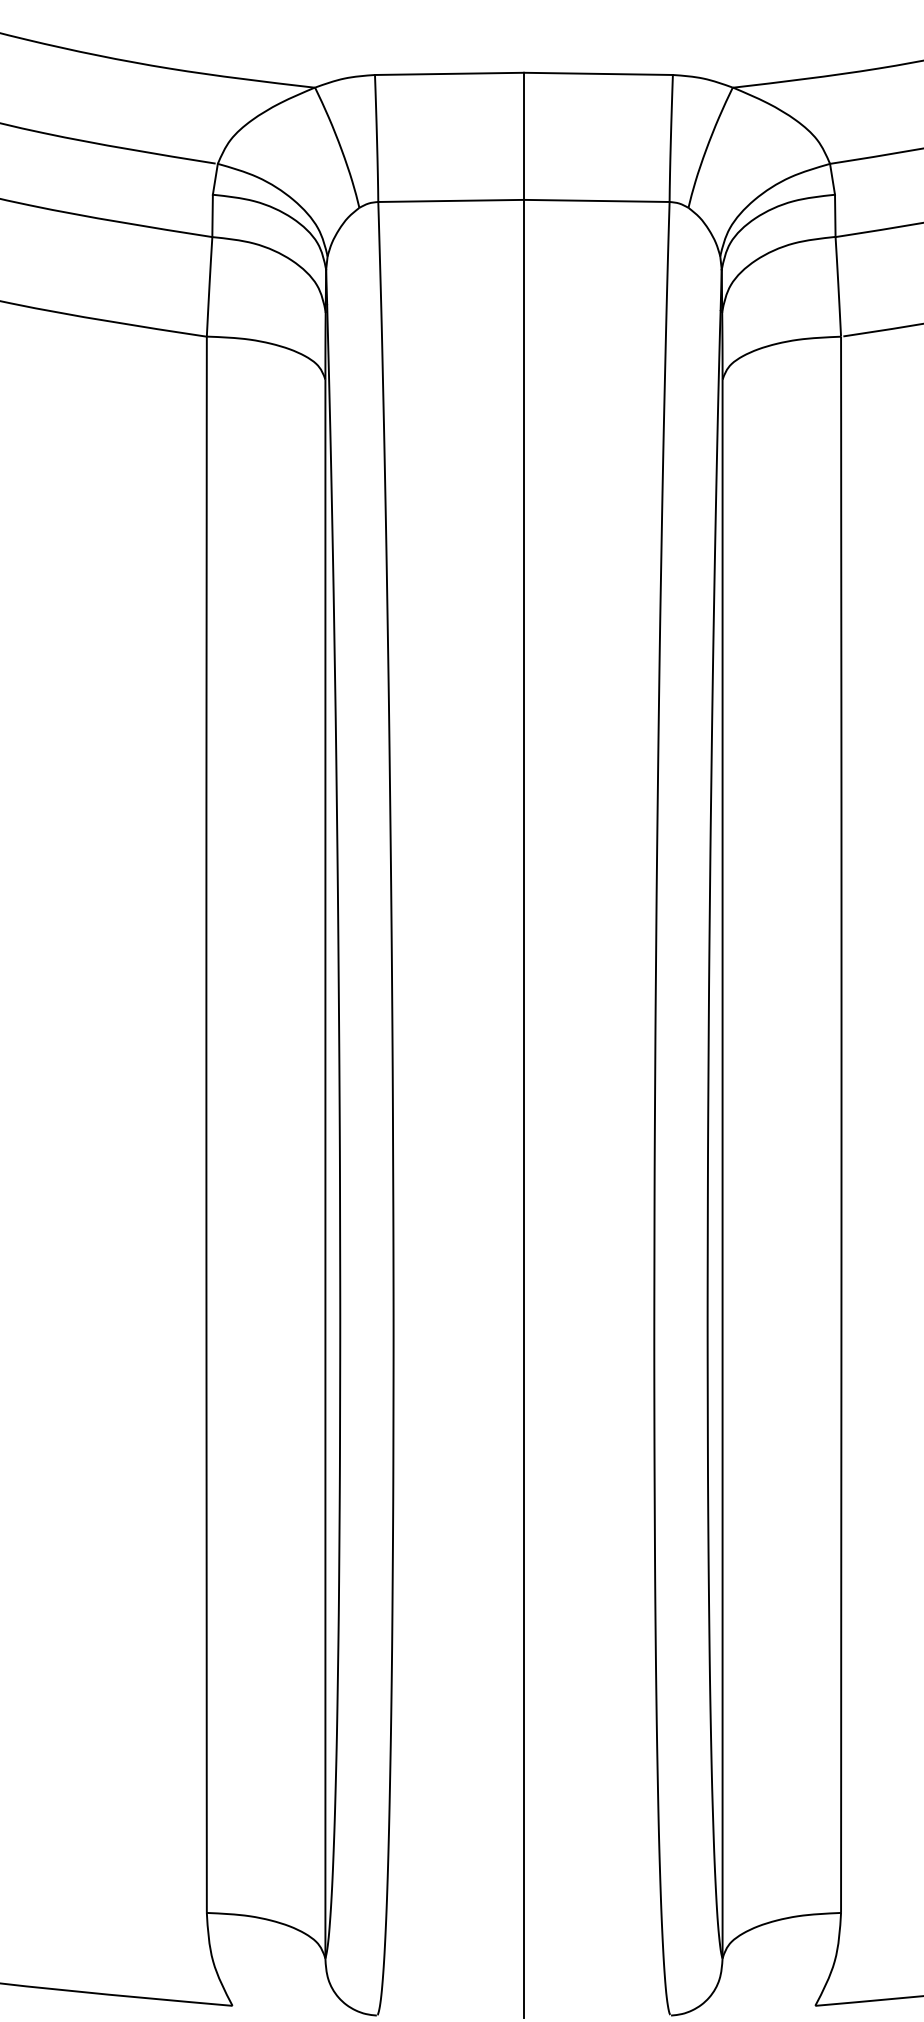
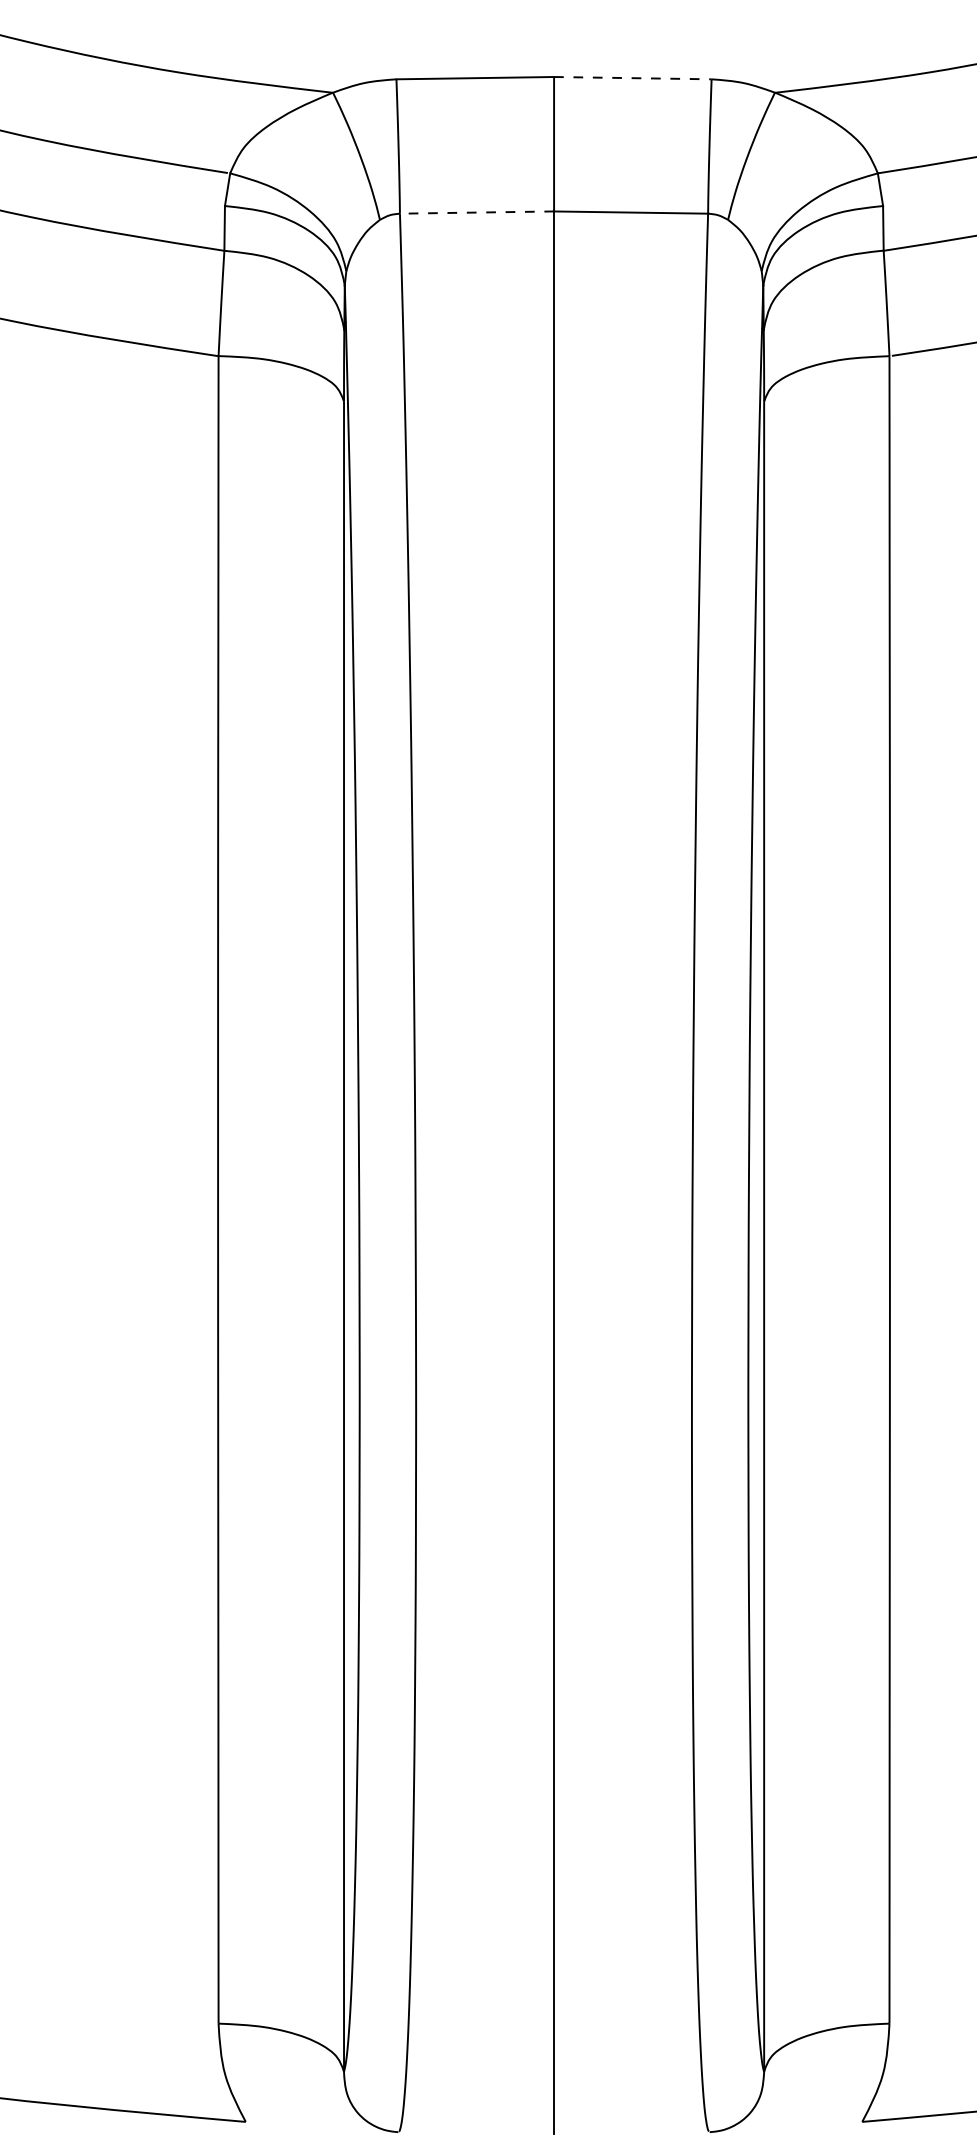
line: (598, 74) -> (632, 78), solid -> dashed
line: (450, 200) -> (476, 212), solid -> dashed

